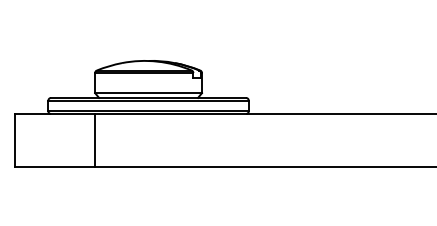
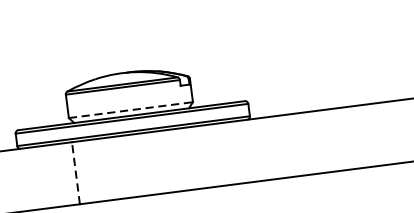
line: (149, 93) -> (132, 110), solid -> dashed
line: (95, 140) -> (76, 172), solid -> dashed

